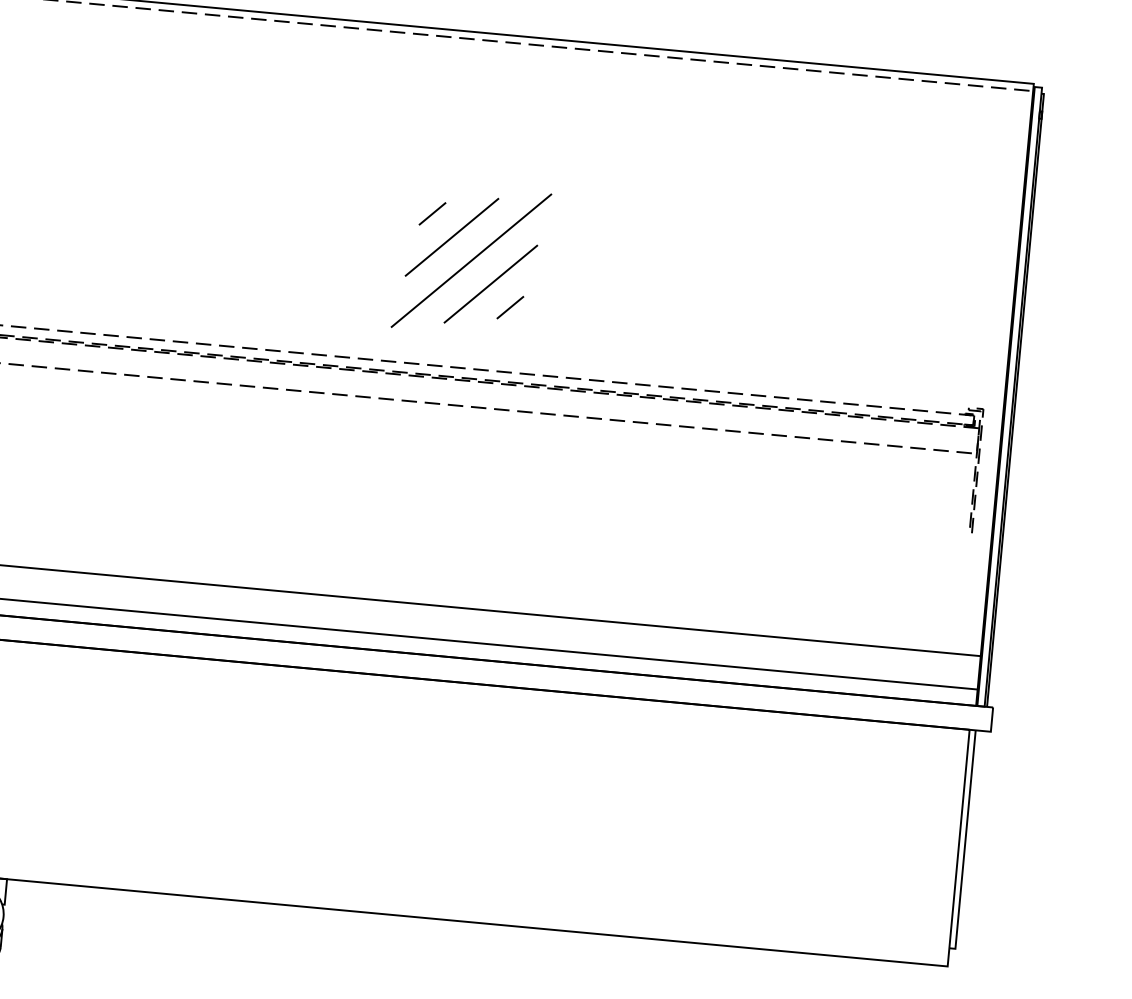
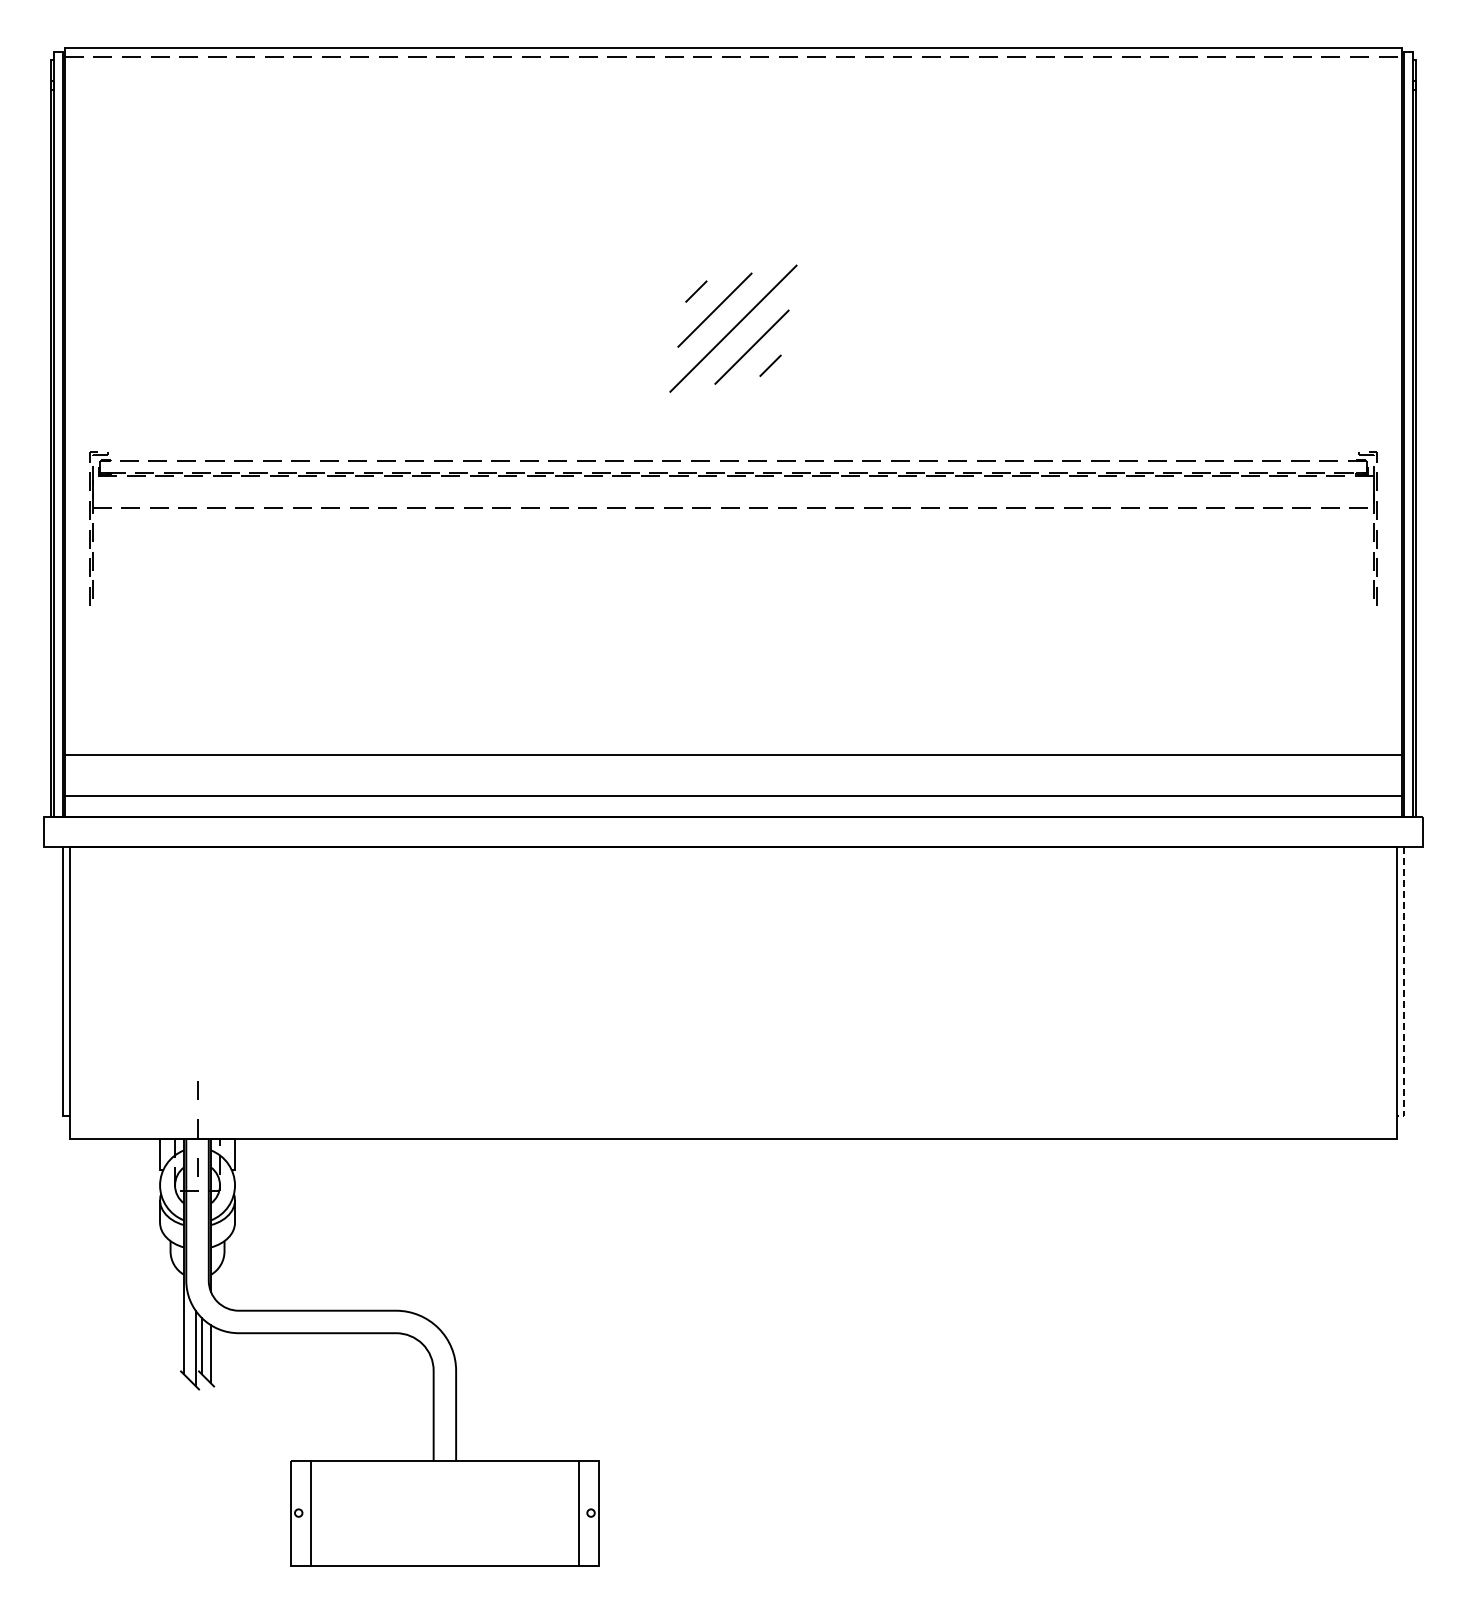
part: (471, 260) -> (733, 328), size x0.7
line: (965, 843) -> (1404, 986), solid -> dashed

